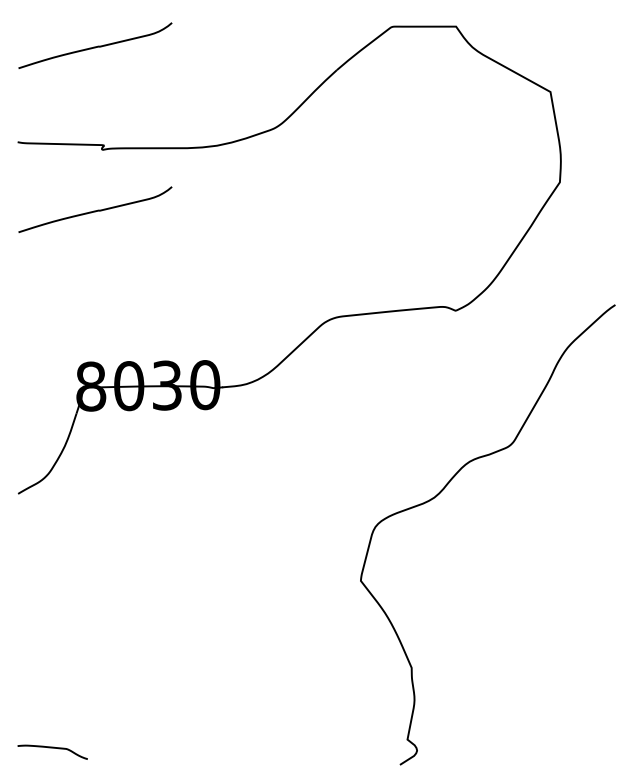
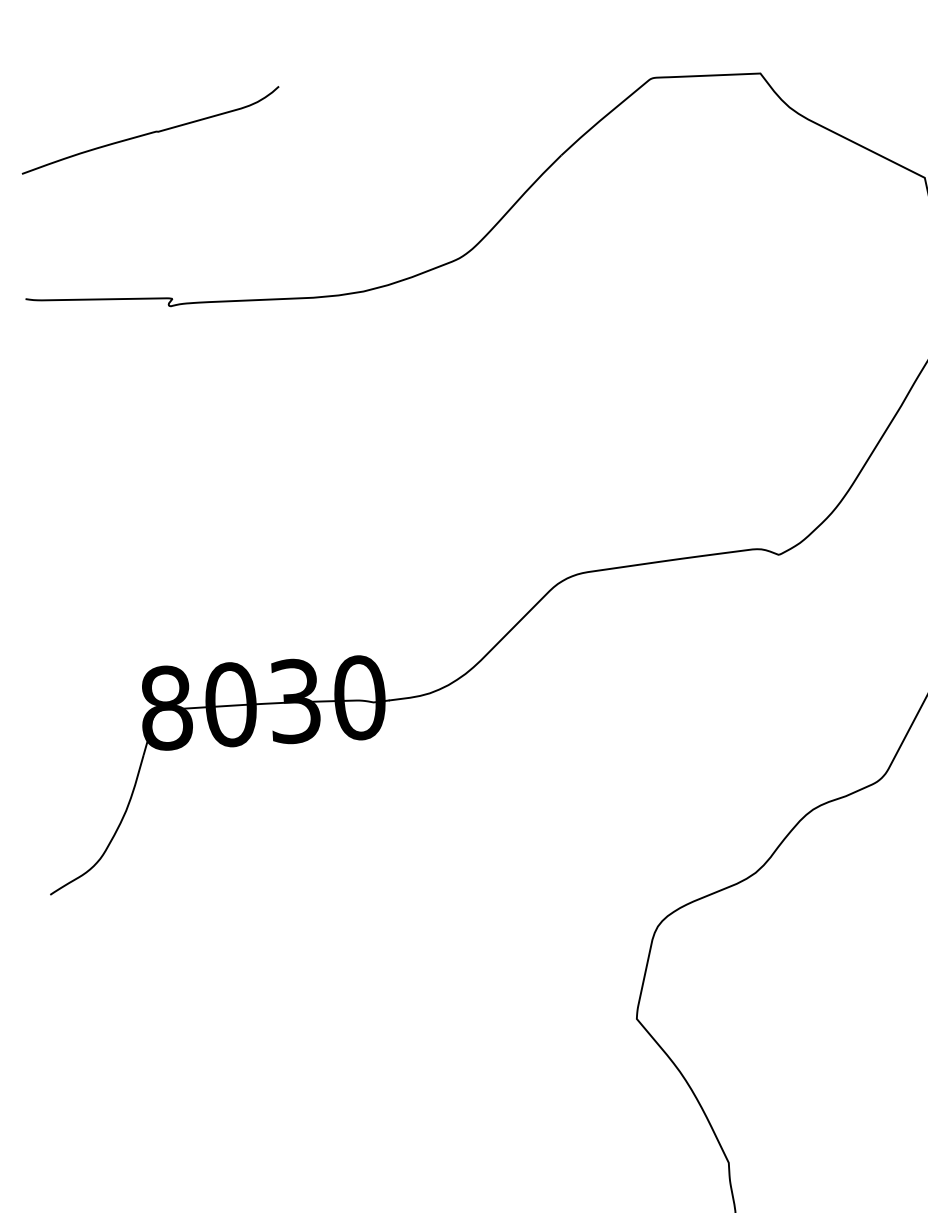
curve: (95, 210) -> (162, 409), removed

